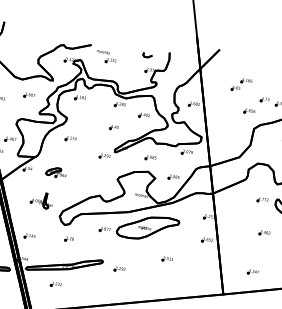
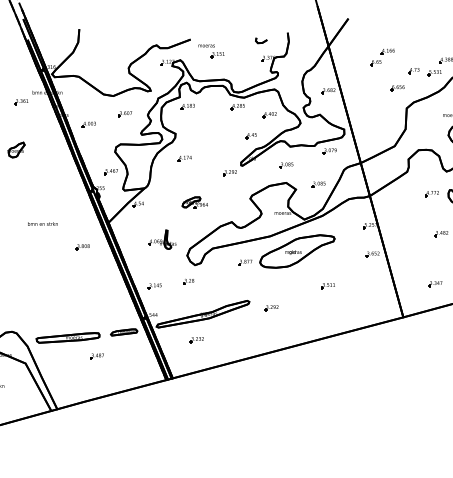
part: (113, 127) -> (250, 136), moved
part: (56, 172) -> (194, 202), moved
part: (69, 239) -> (188, 281), moved

